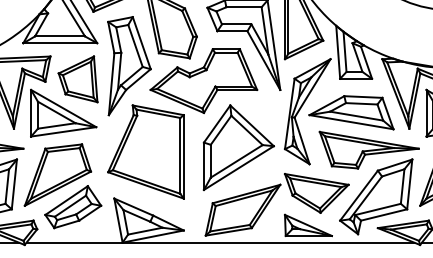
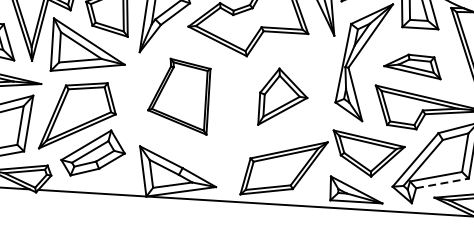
part: (351, 112) -> (412, 65), size x0.6
part: (238, 147) -> (283, 97), size x0.6
part: (145, 151) -> (178, 95), size x0.7
line: (384, 215) -> (442, 183), solid -> dashed

